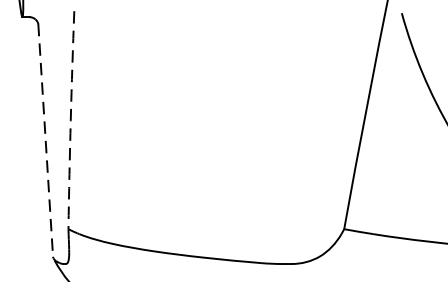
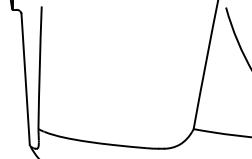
arc: (70, 119) -> (39, 67), dashed -> solid
line: (45, 141) -> (25, 79), dashed -> solid

